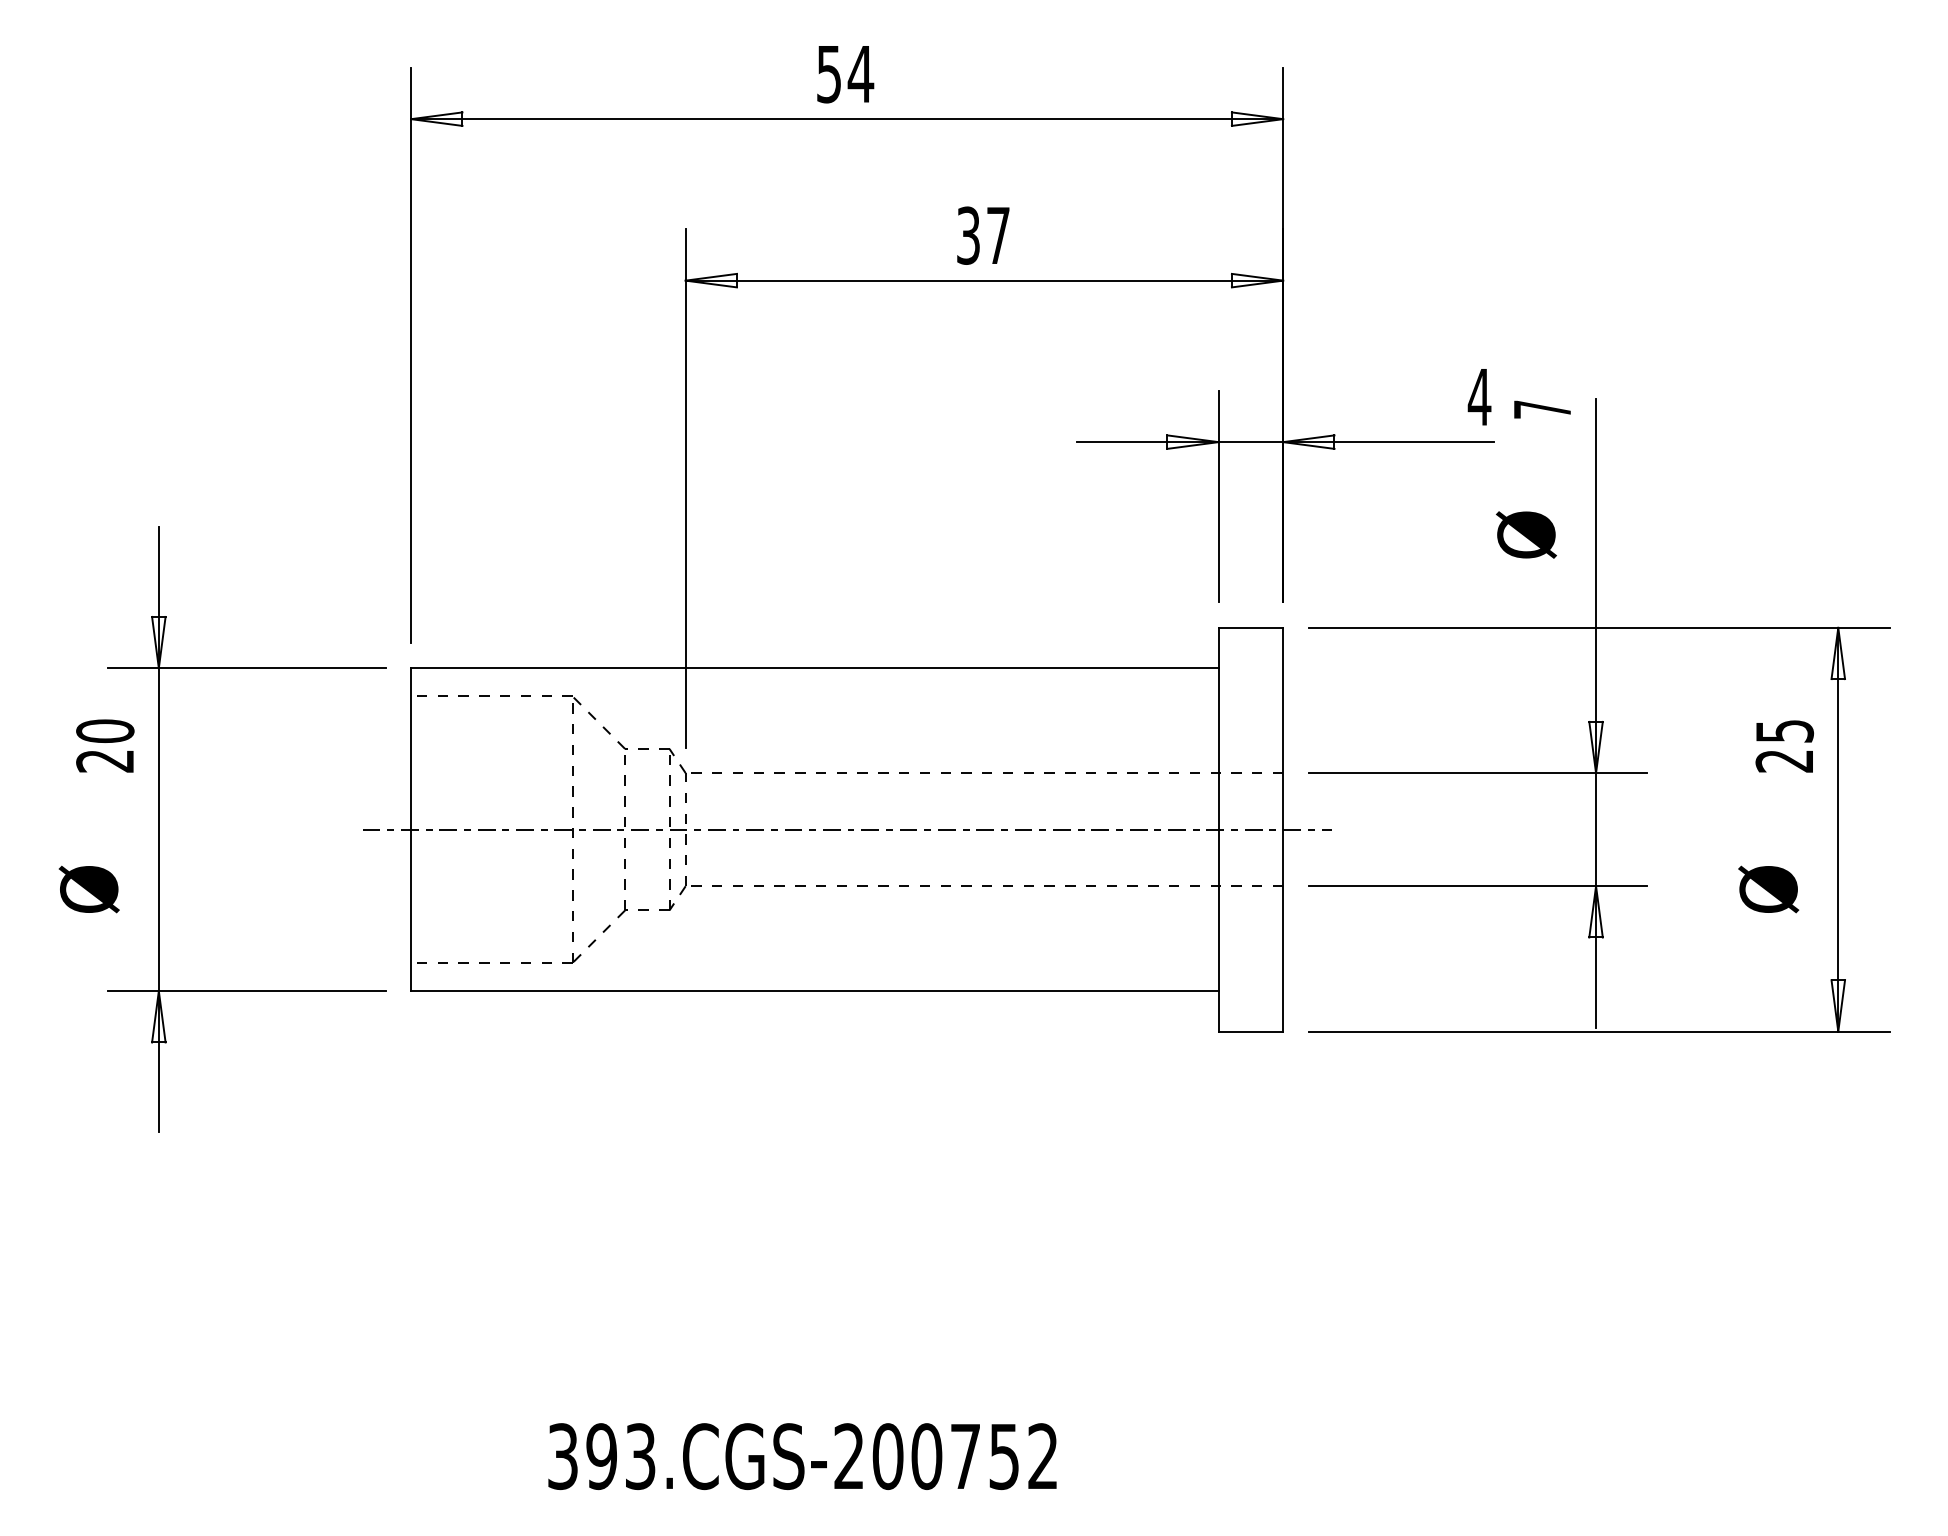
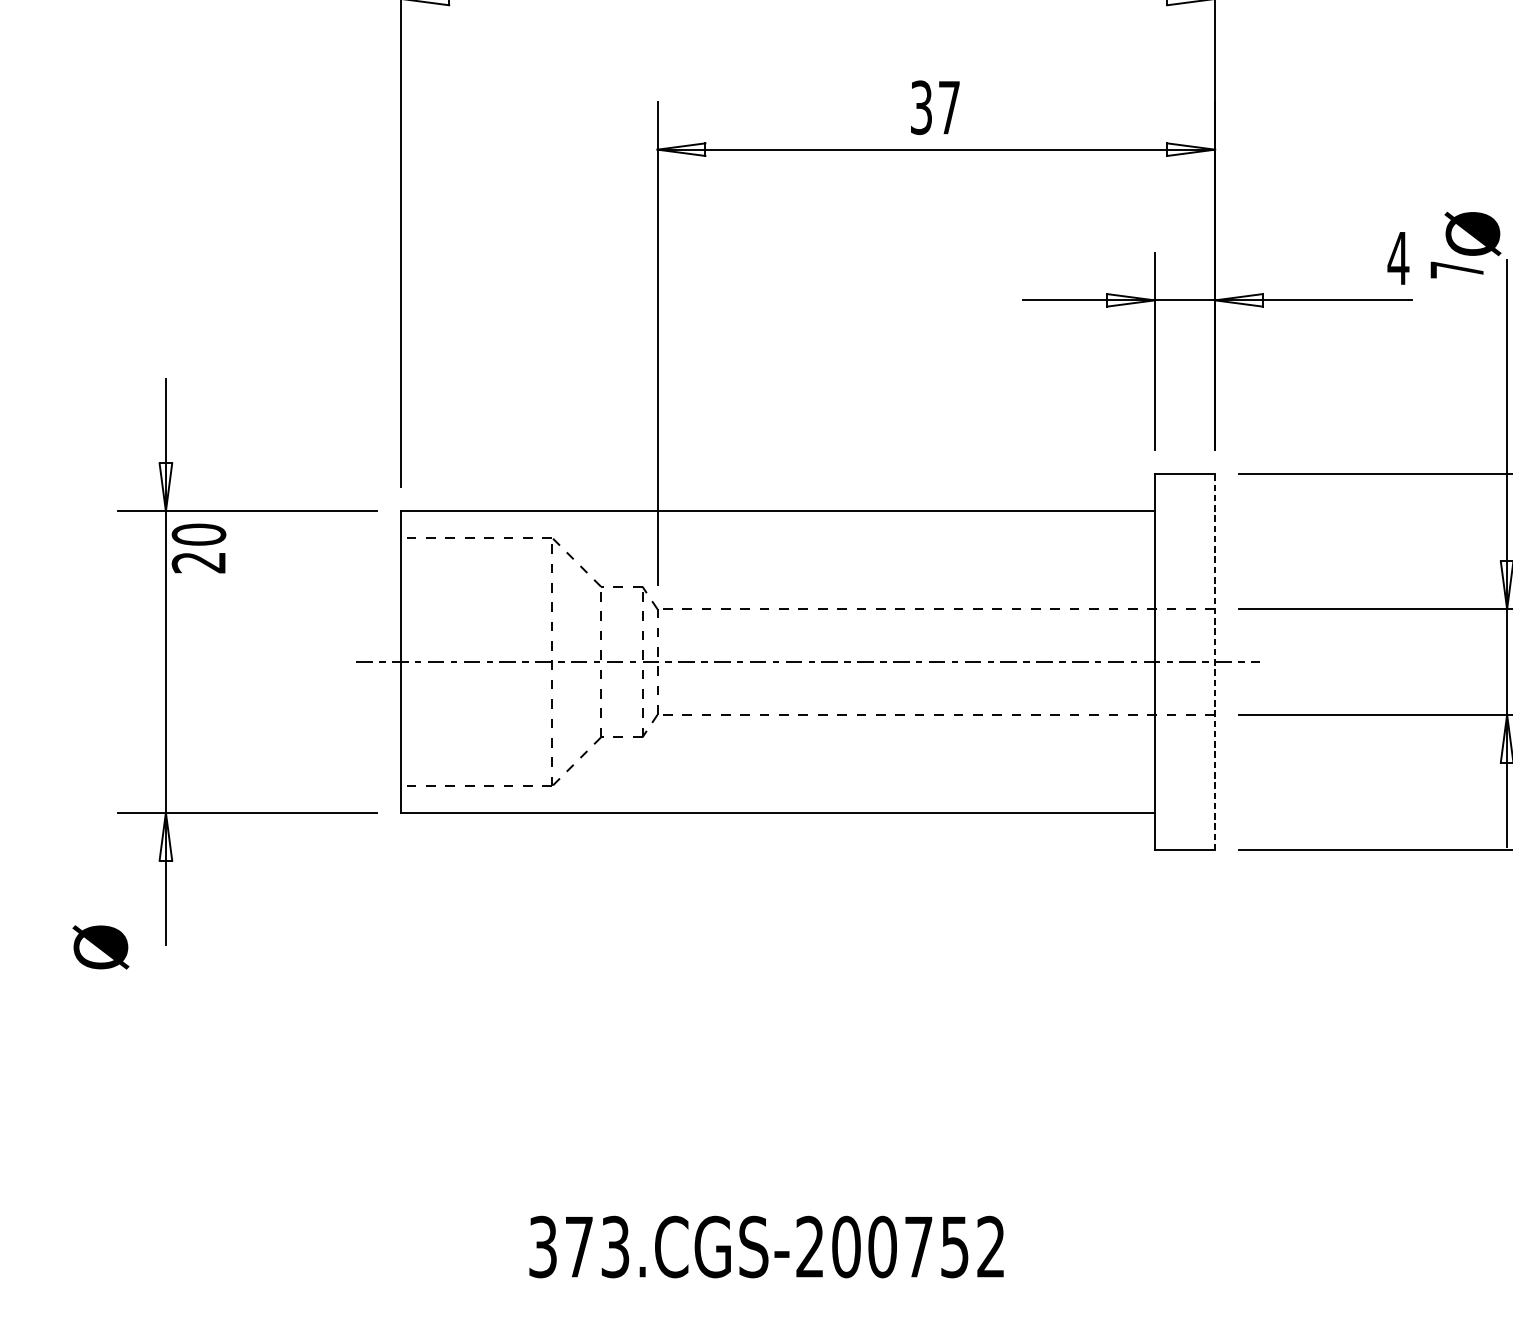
text: (1526, 534) -> (1473, 233), moved
text: (105, 745) -> (199, 548), moved
line: (1283, 829) -> (1215, 661), solid -> dashed
text: (88, 889) -> (100, 947), moved
text: (601, 1456) -> (578, 1246), 393.CGS-200752 -> 373.CGS-200752

